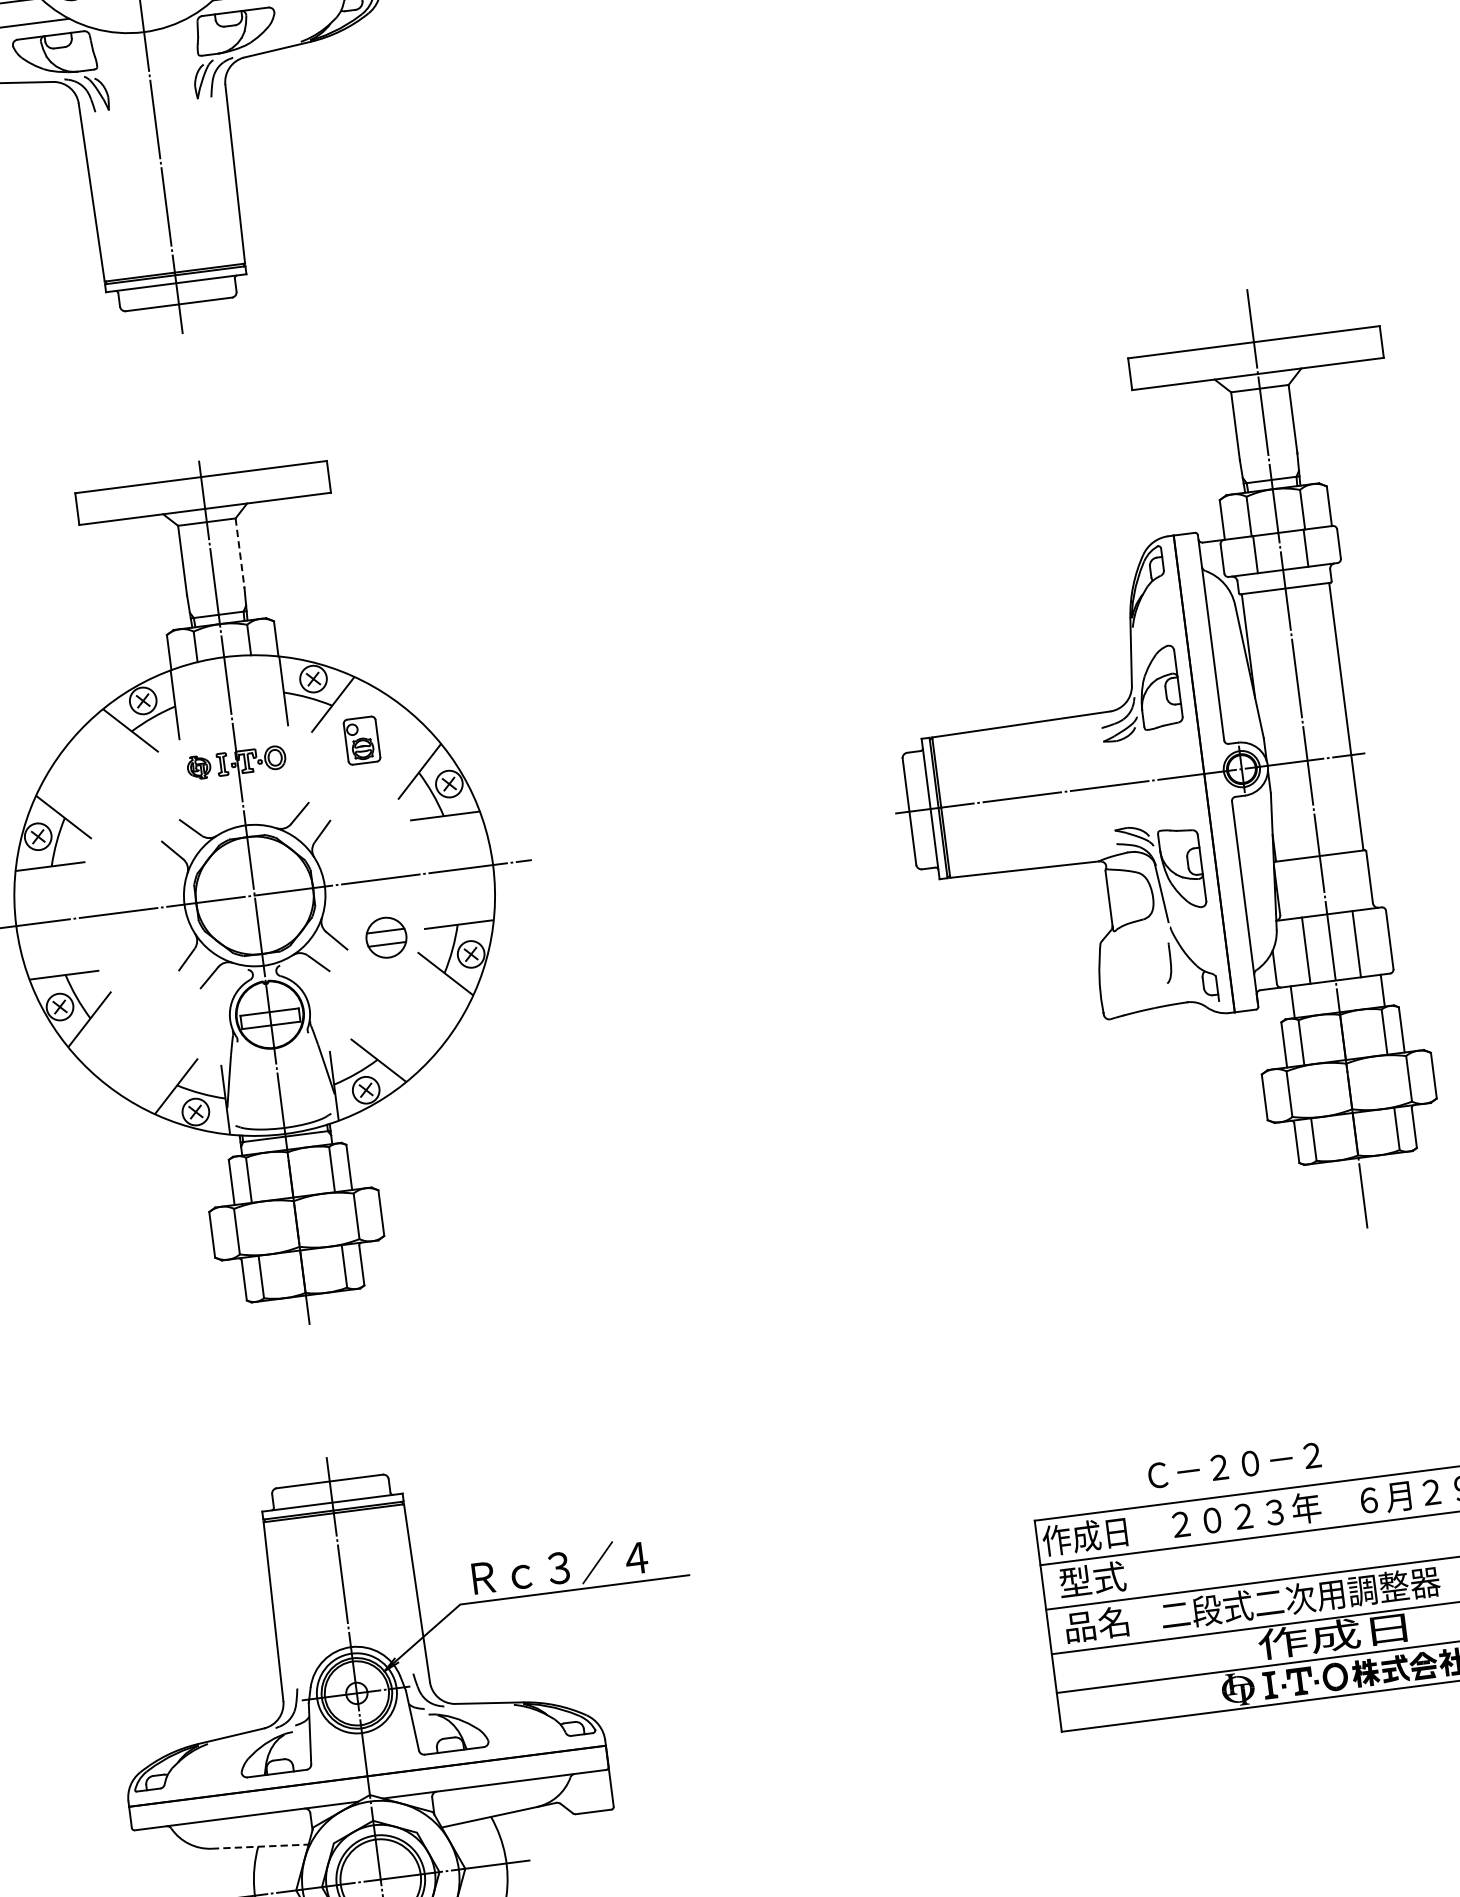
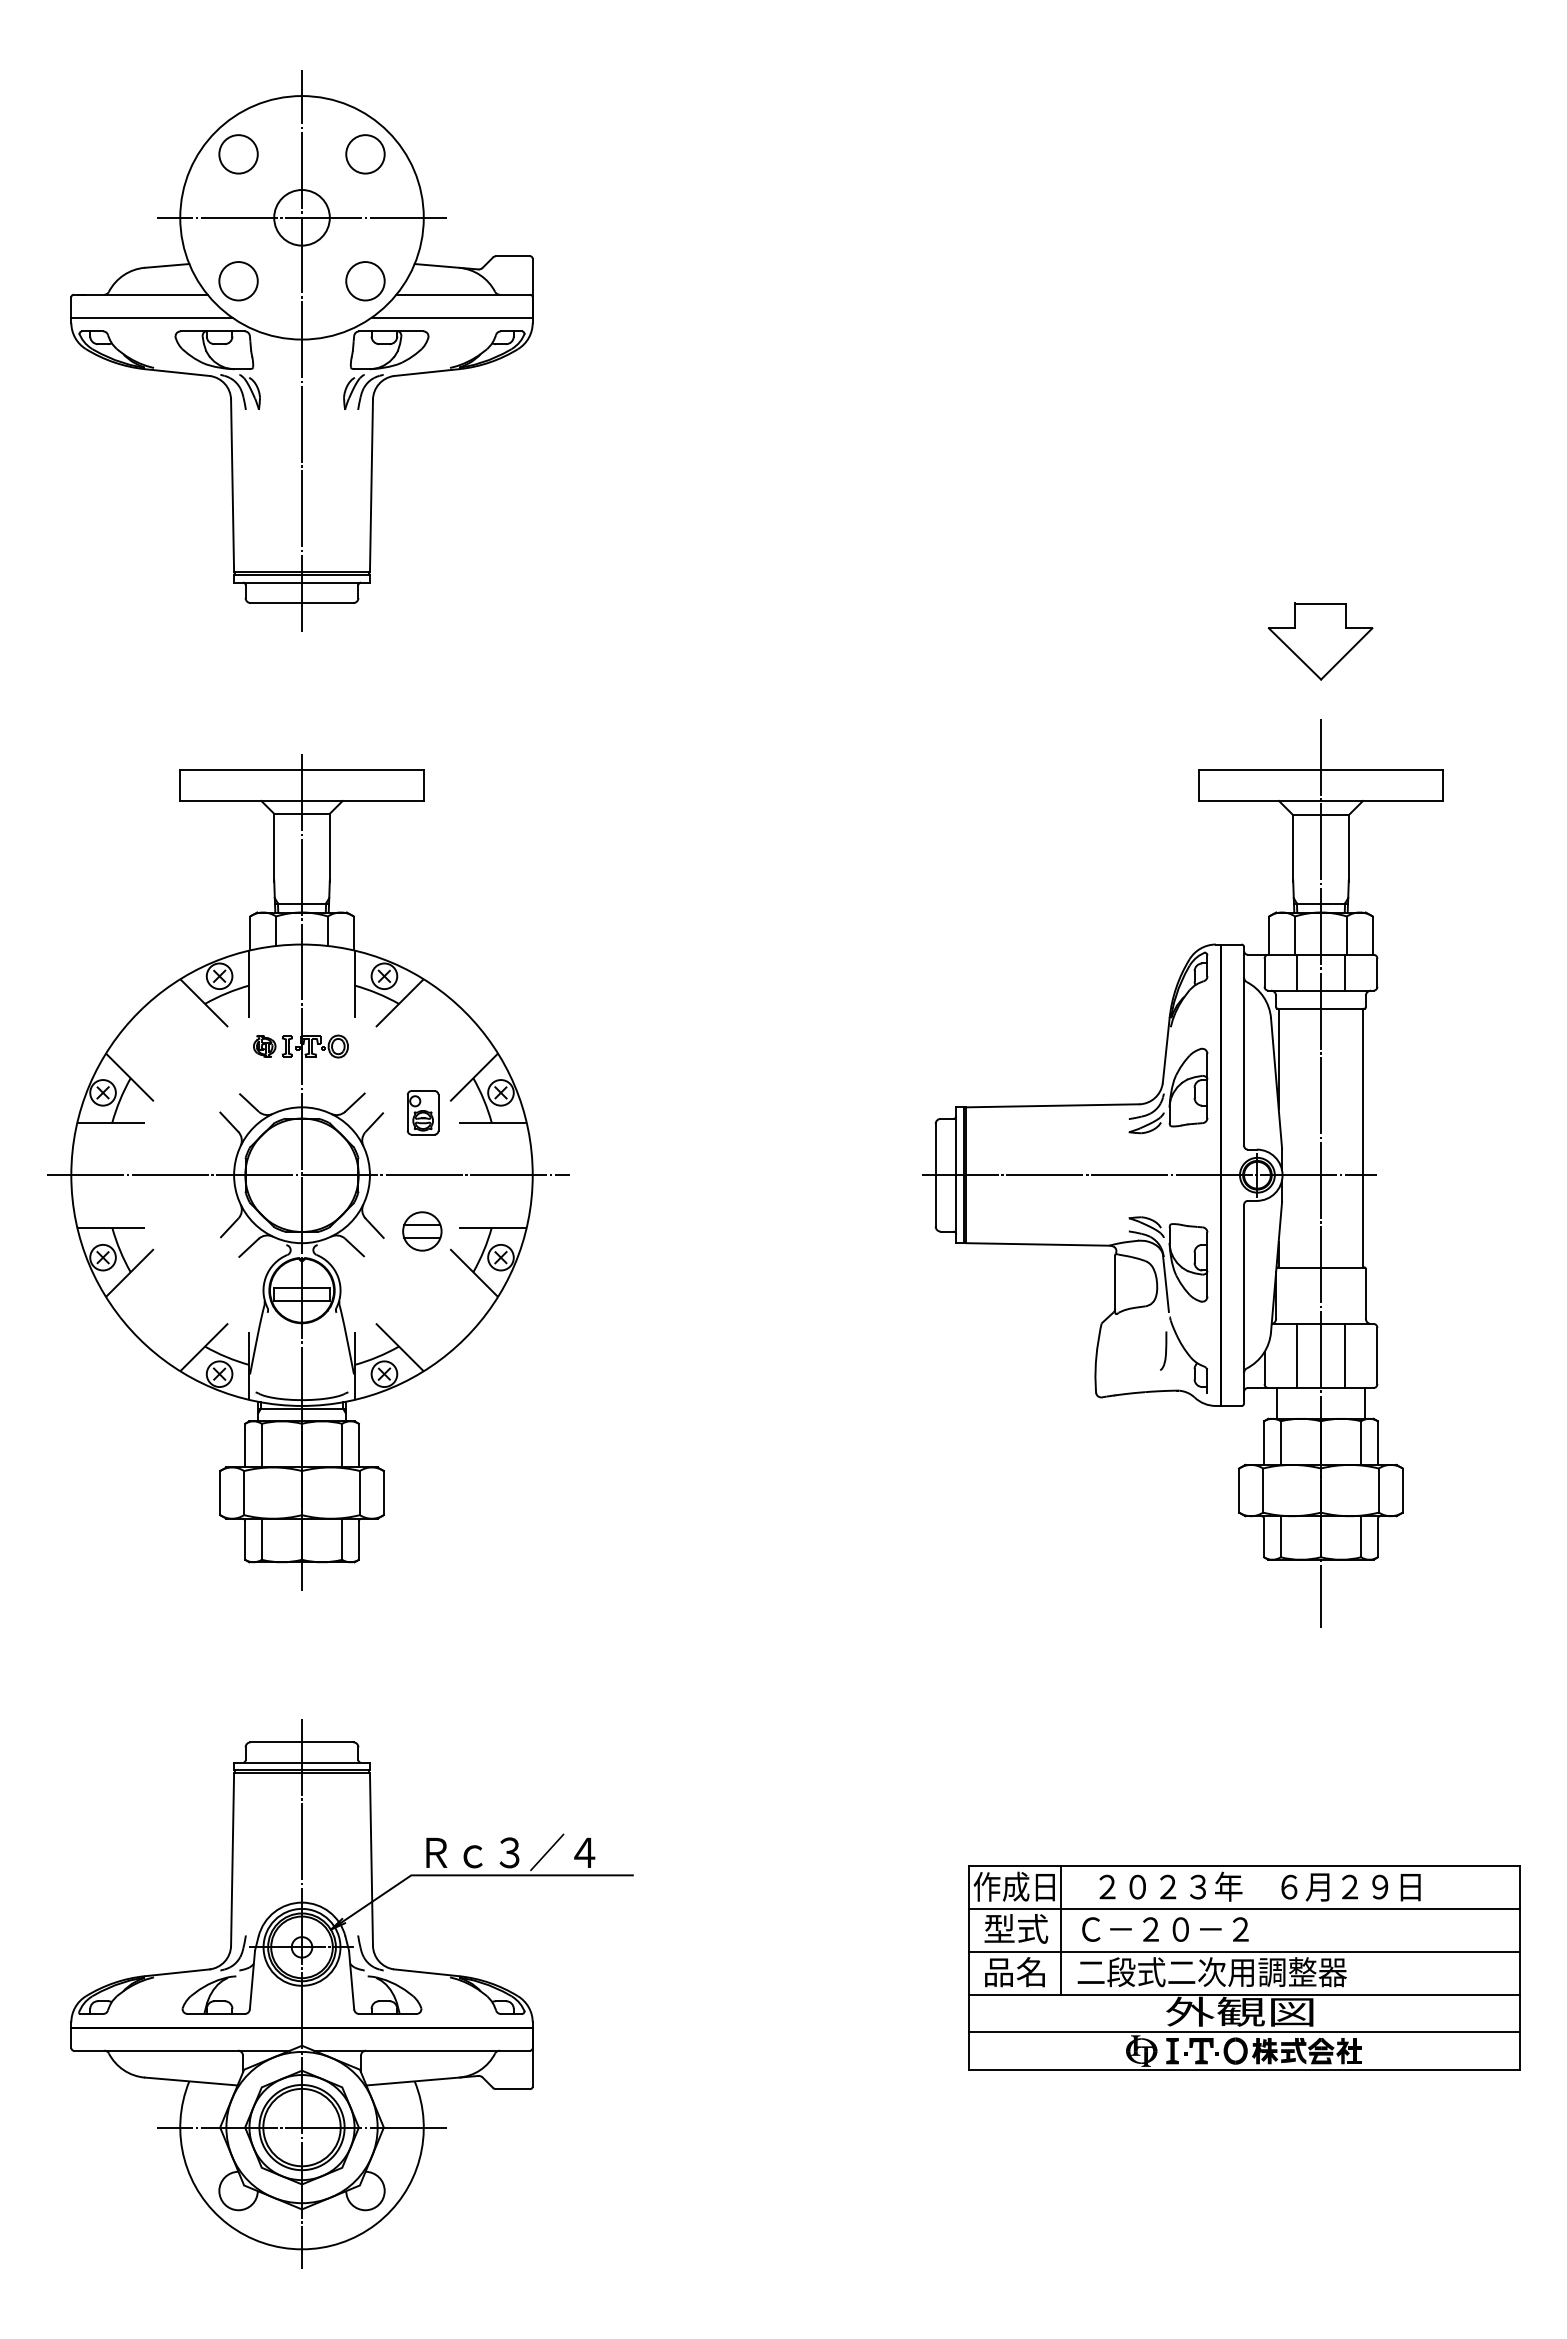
part: (1236, 209) -> (1320, 641), added
line: (239, 553) -> (329, 847), dashed -> solid
part: (361, 740) -> (422, 1112), moved
text: (1234, 1465) -> (1165, 1929), moved
line: (1138, 1574) -> (1060, 1929), added
text: (1334, 1635) -> (1239, 2011), 作成日 -> 外観図
line: (260, 1846) -> (191, 2081), dashed -> solid

